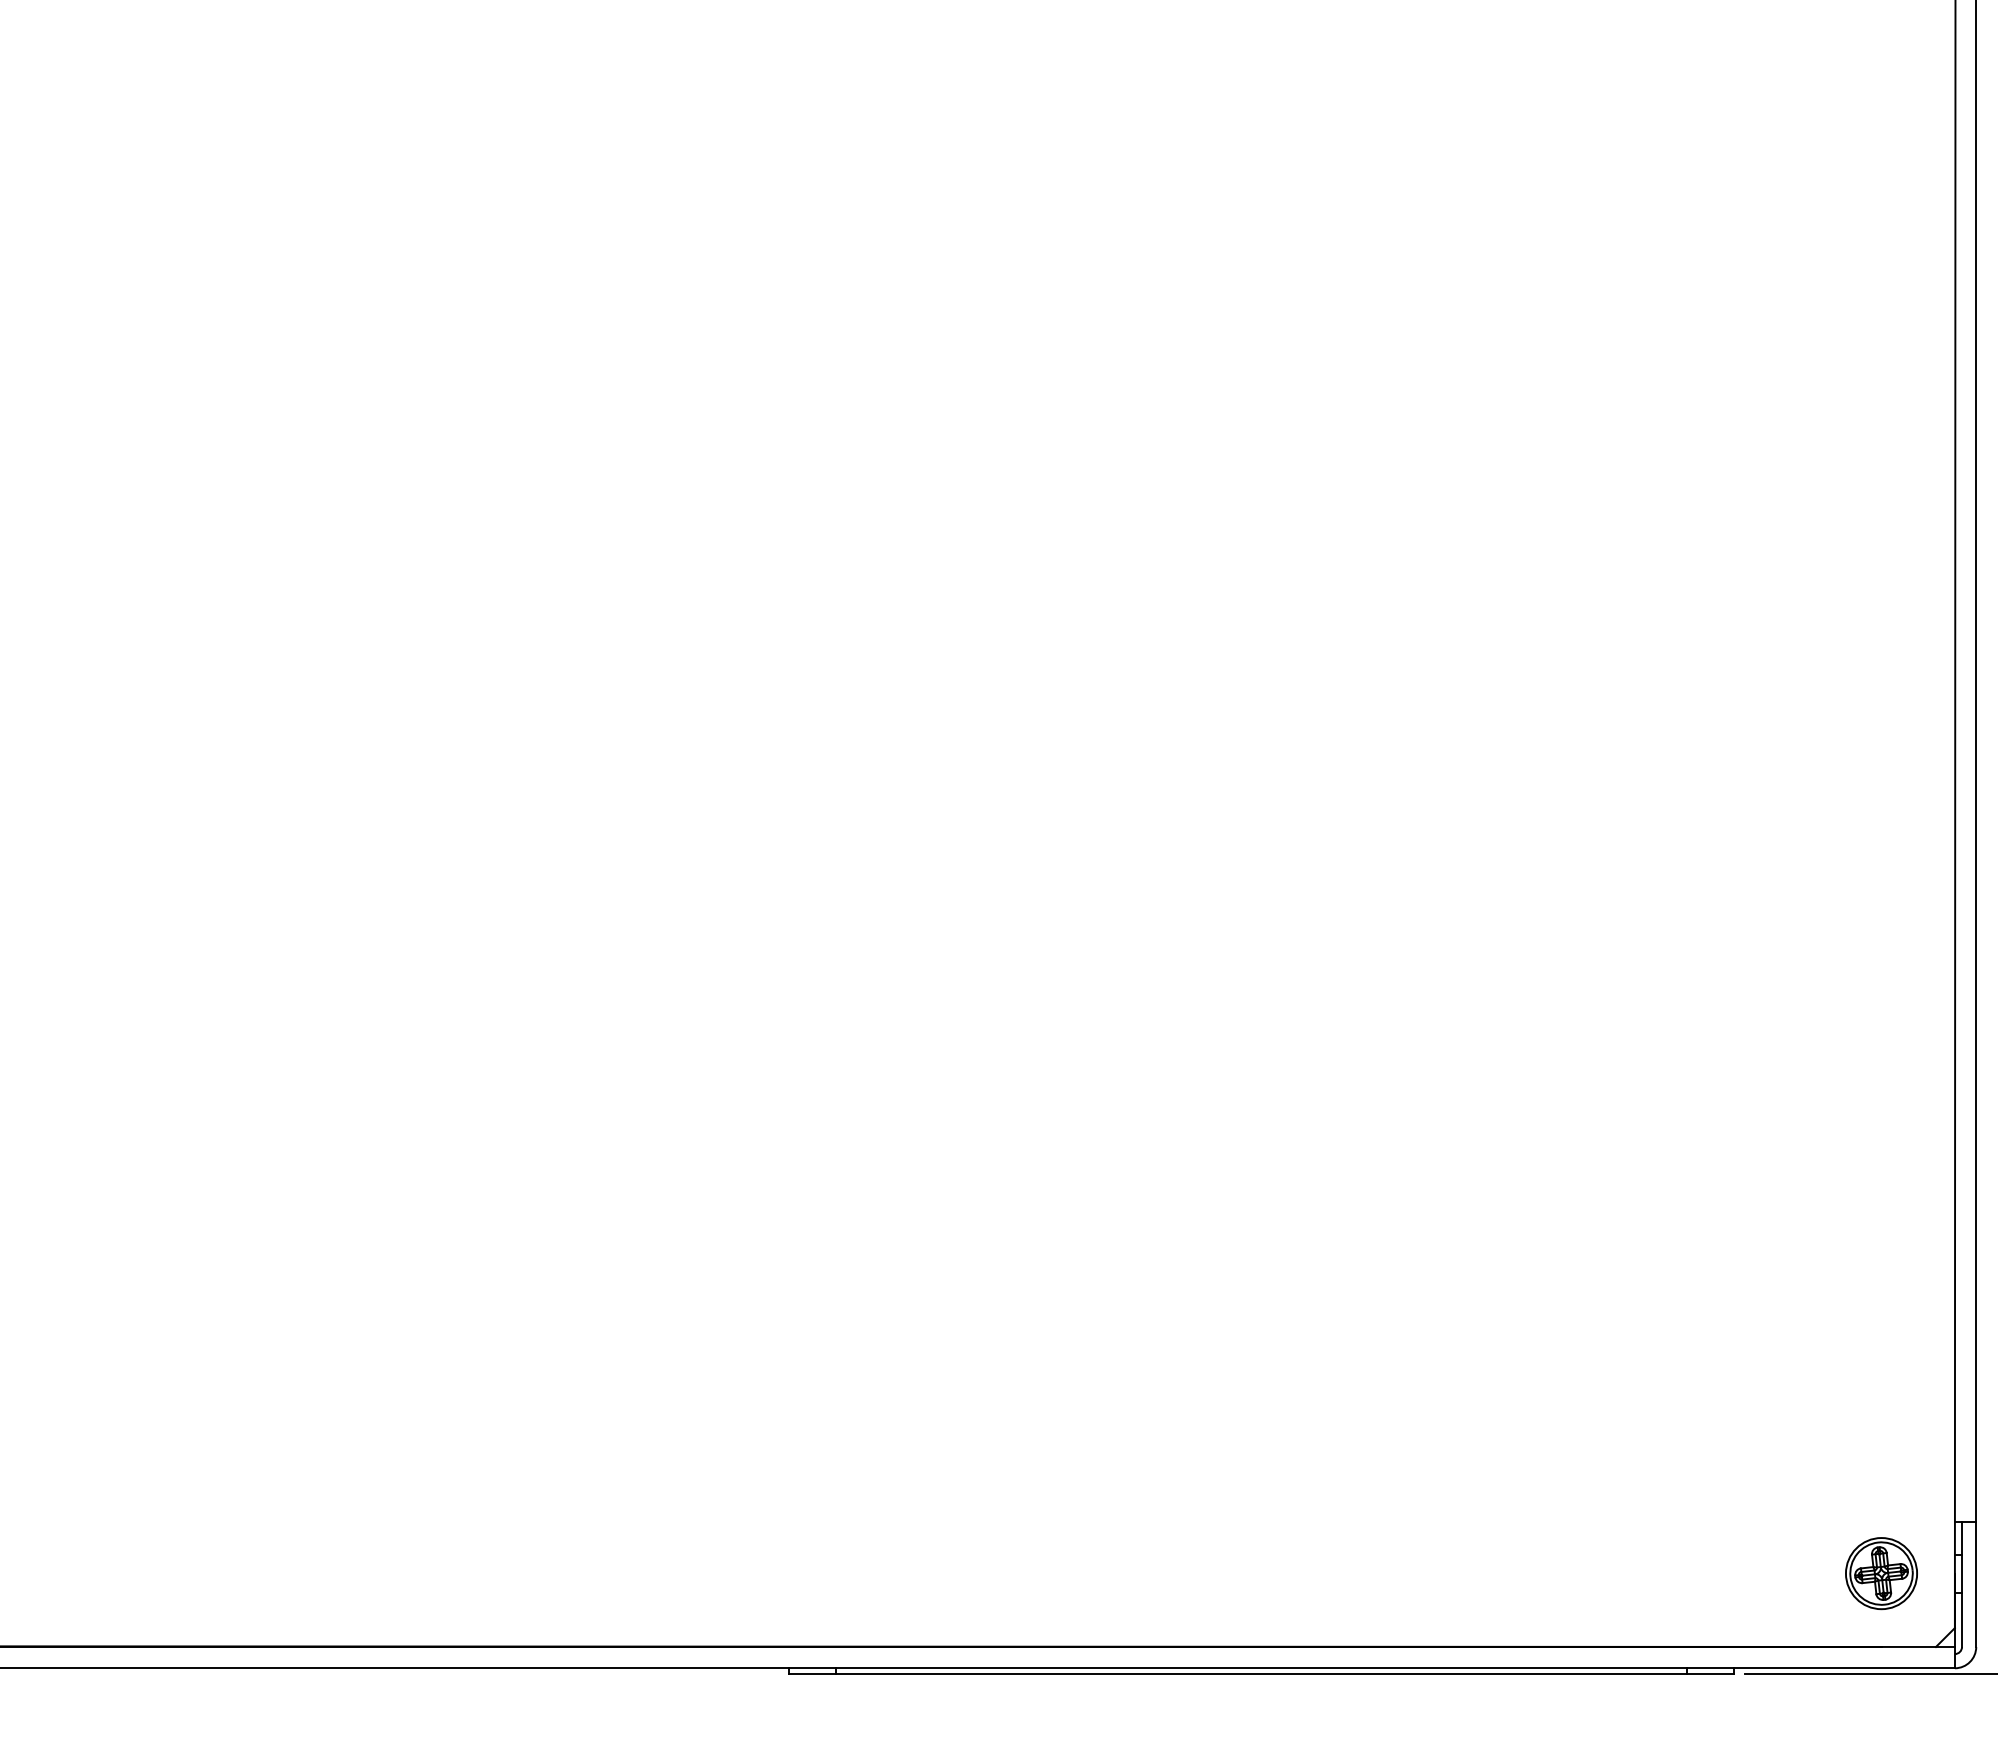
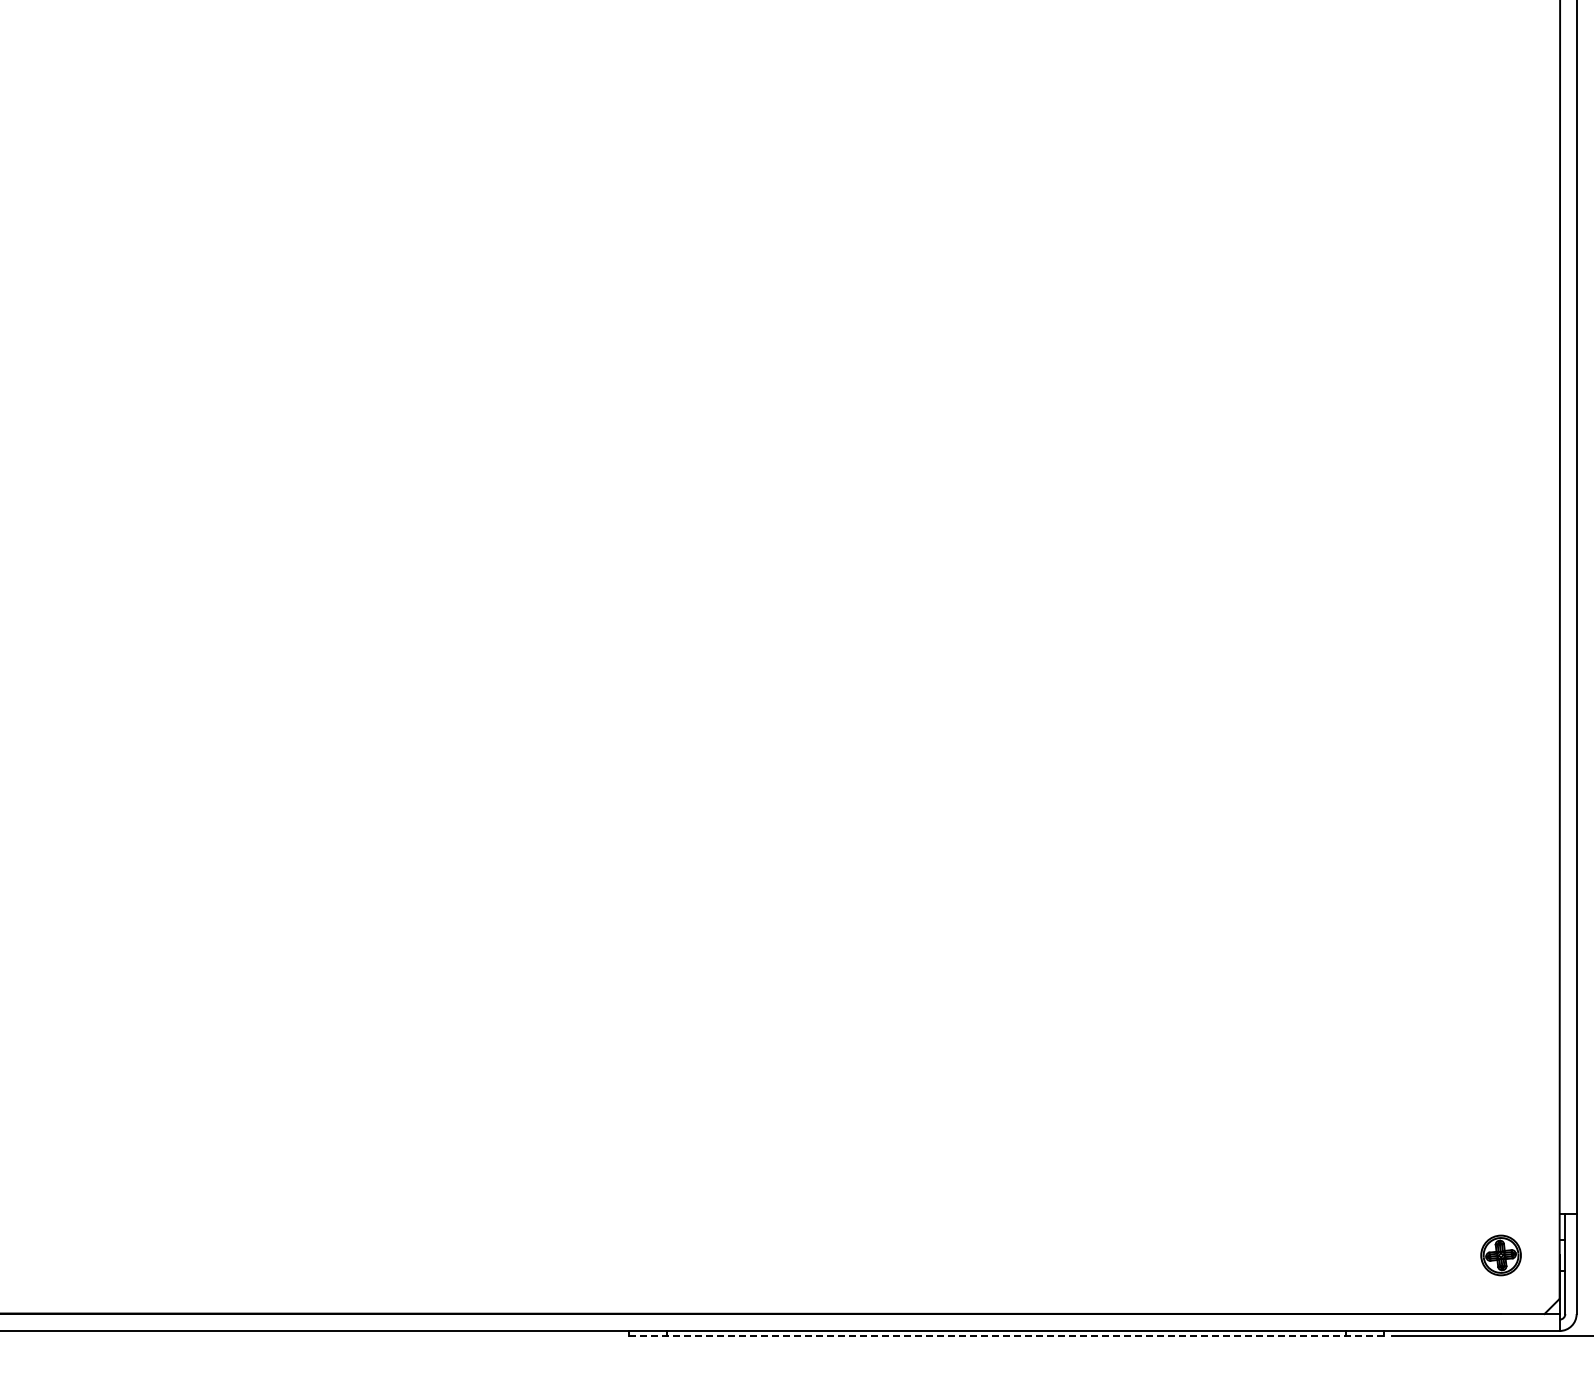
part: (1880, 1573) -> (1500, 1255), size x0.7
line: (1260, 1673) -> (1005, 1335), solid -> dashed

